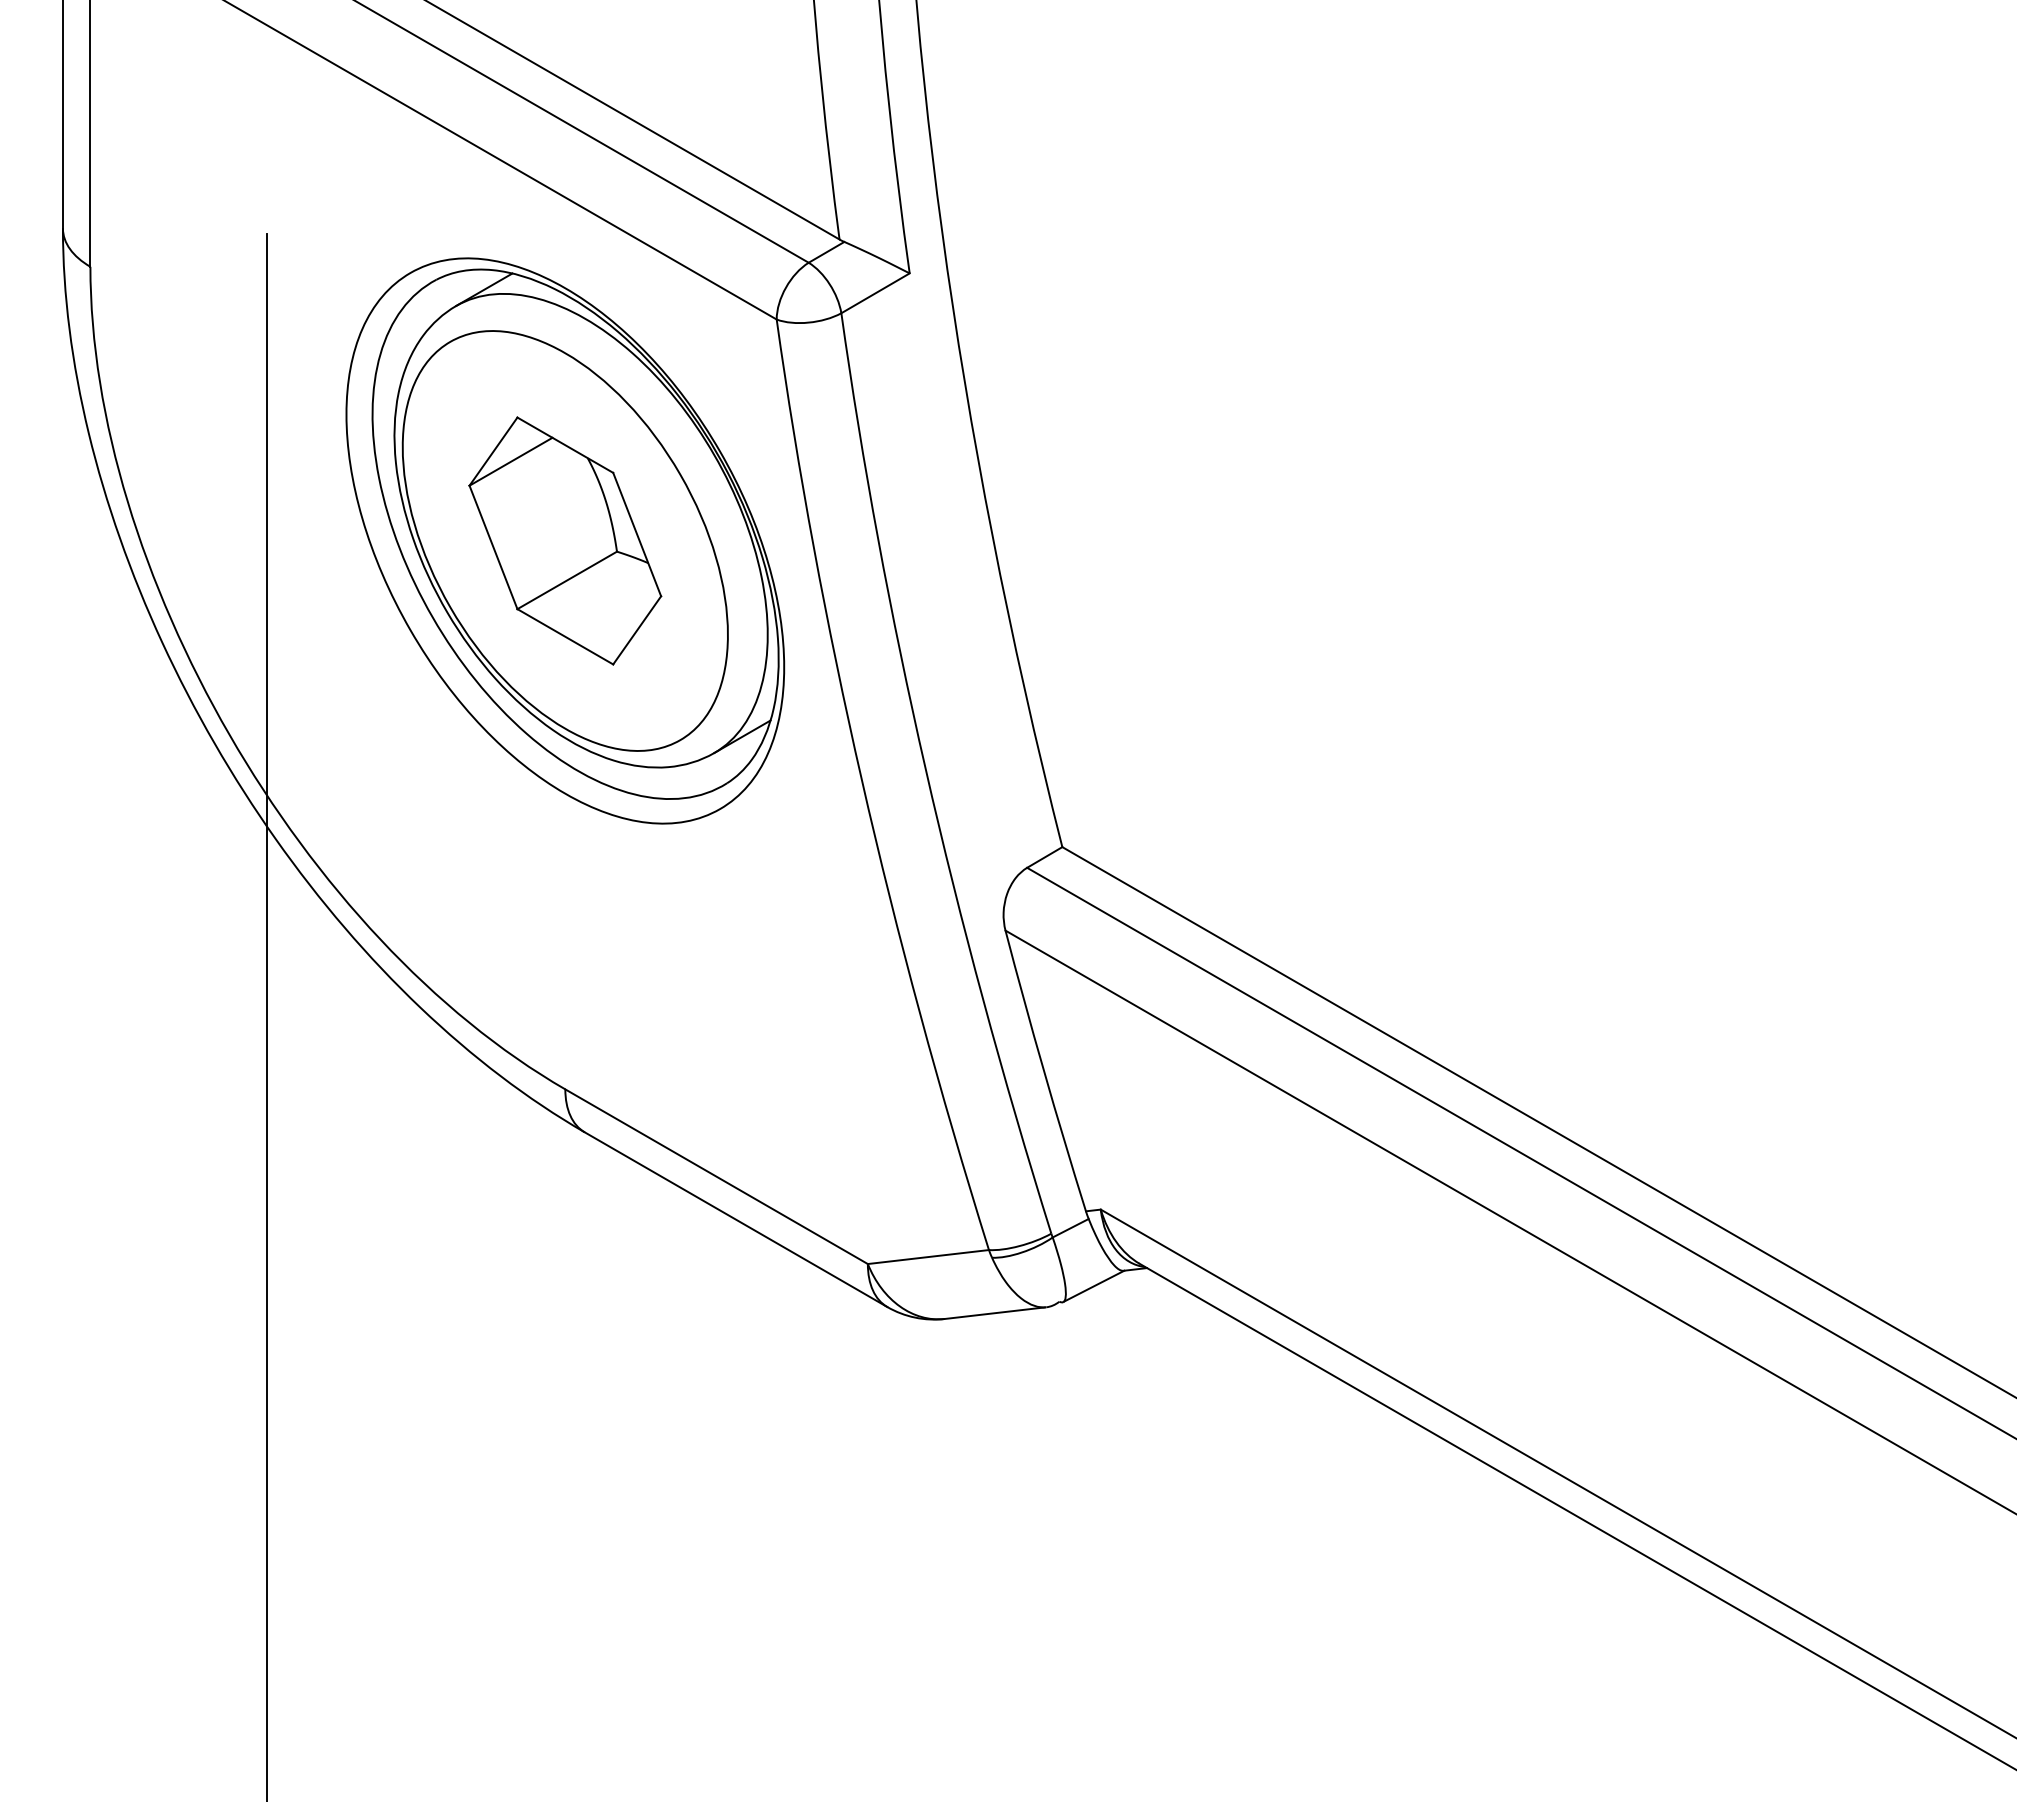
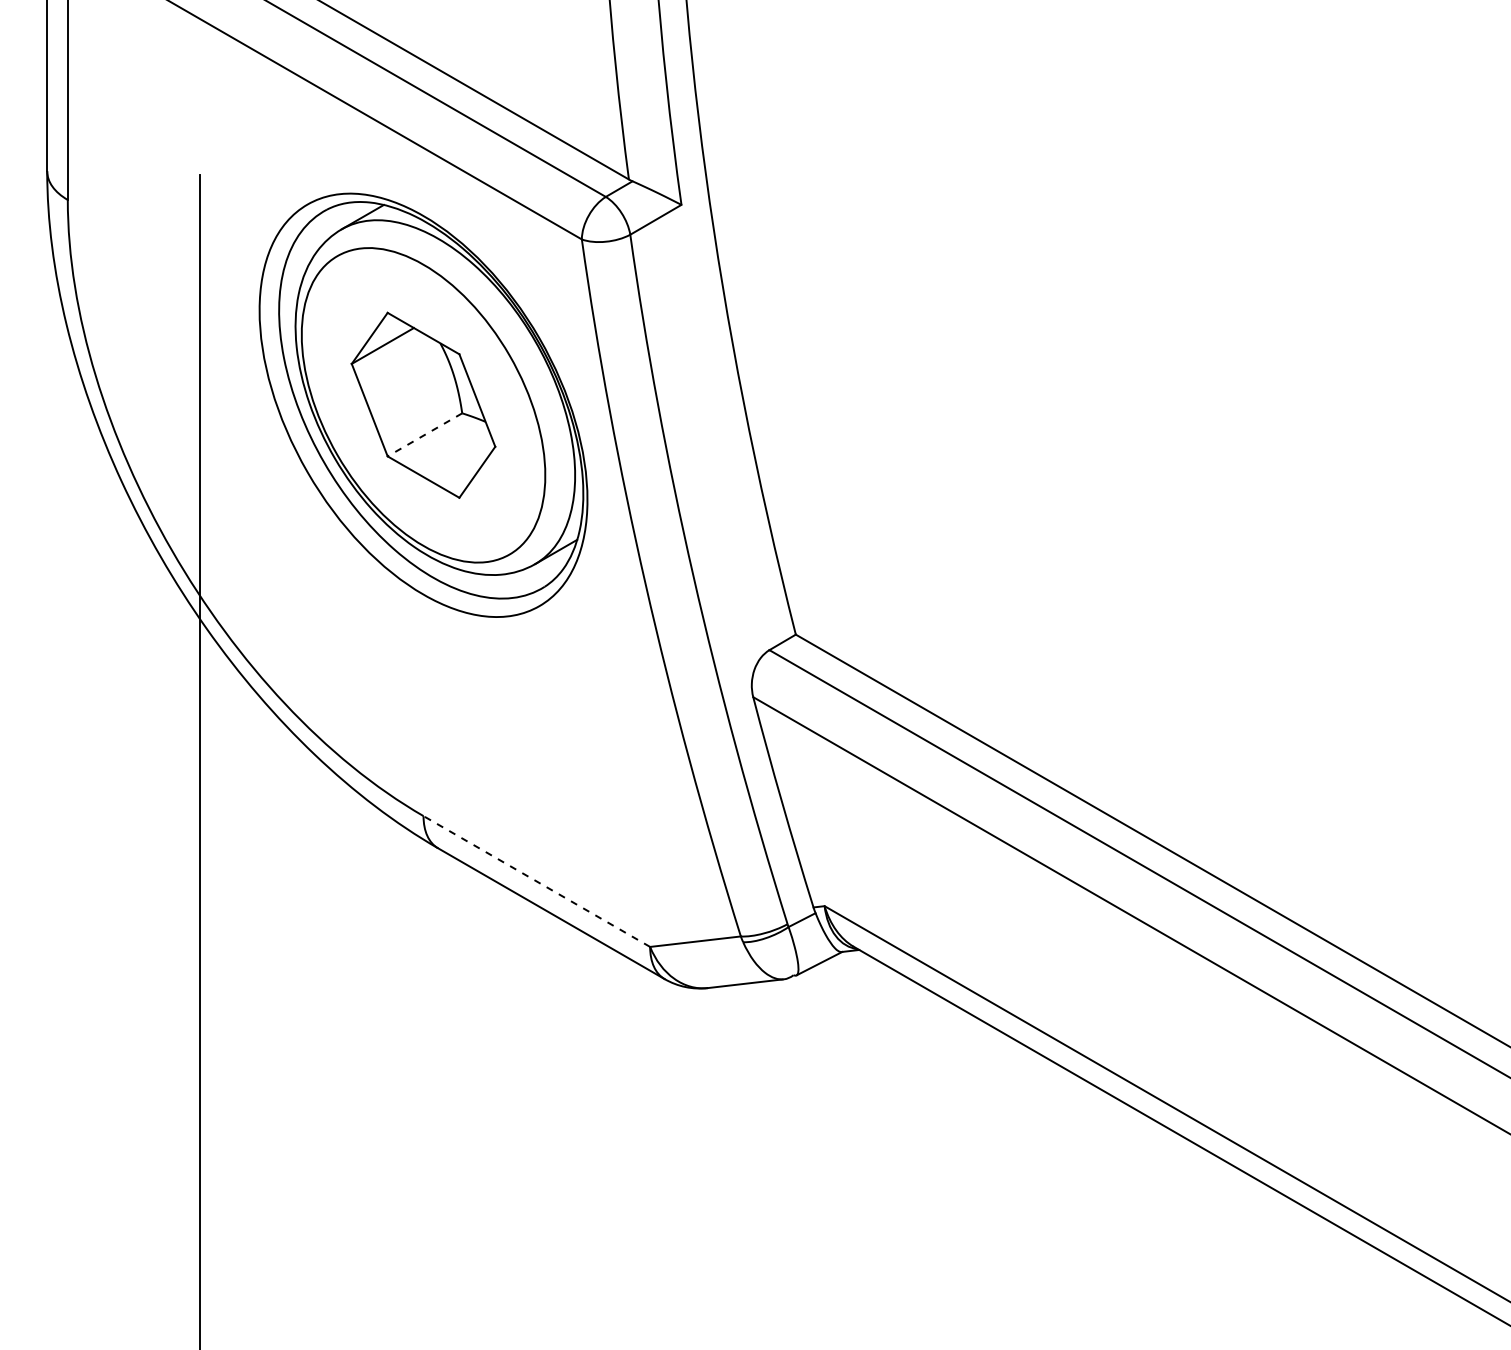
line: (566, 581) -> (424, 435), solid -> dashed
line: (716, 1176) -> (536, 881), solid -> dashed

